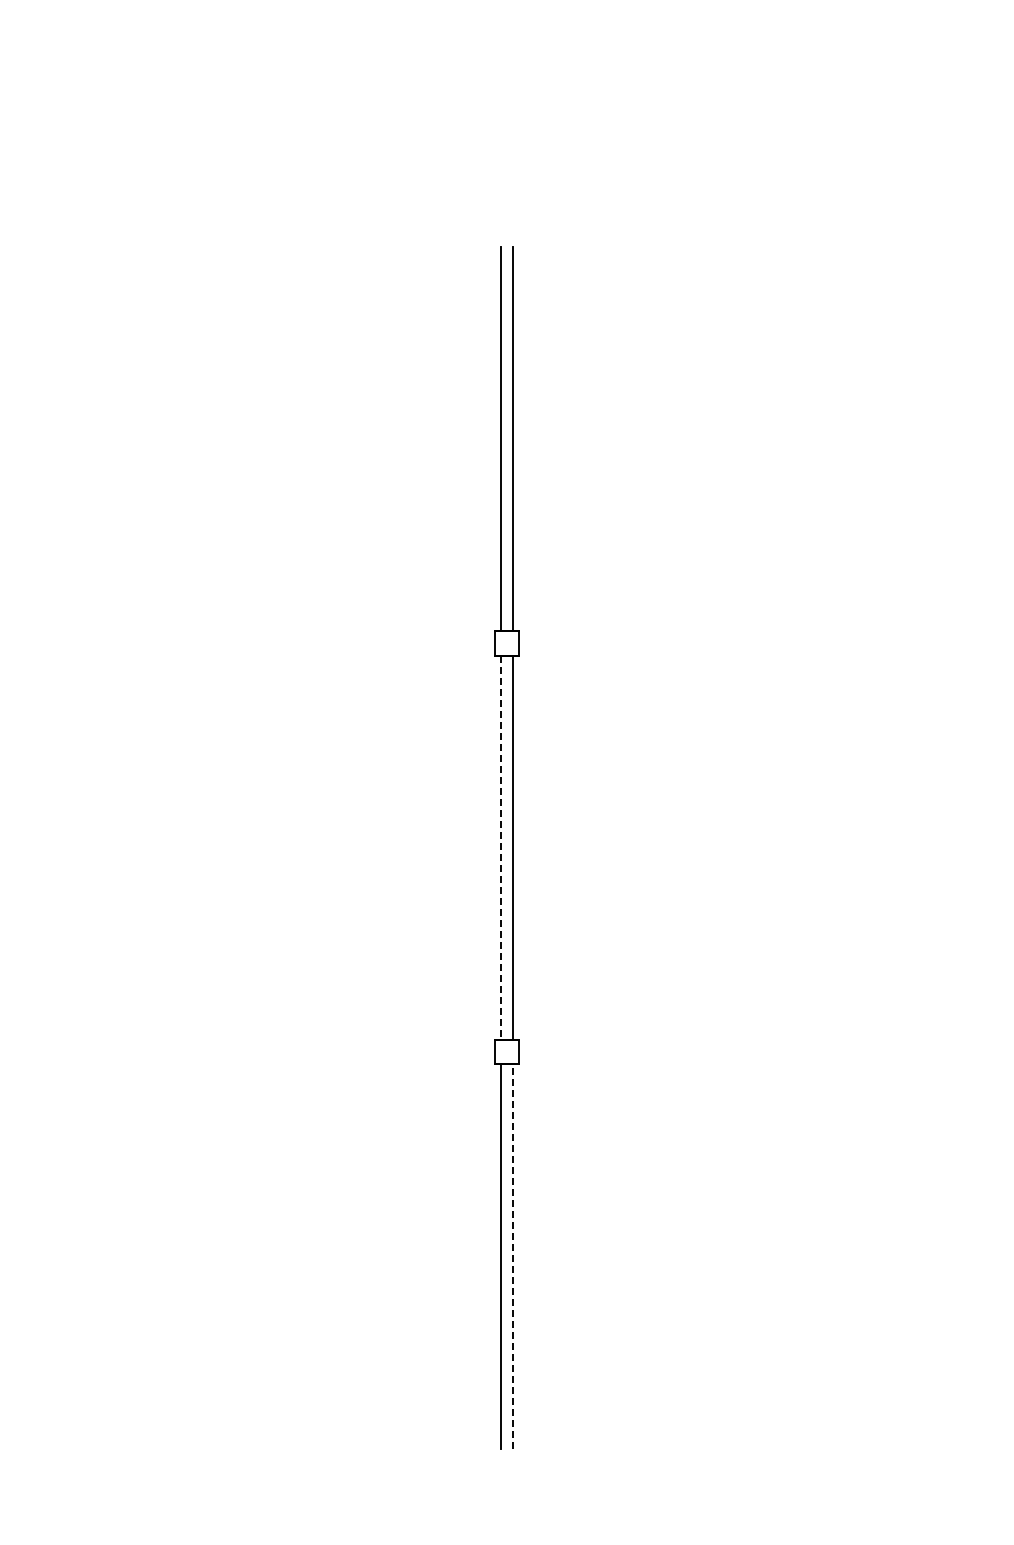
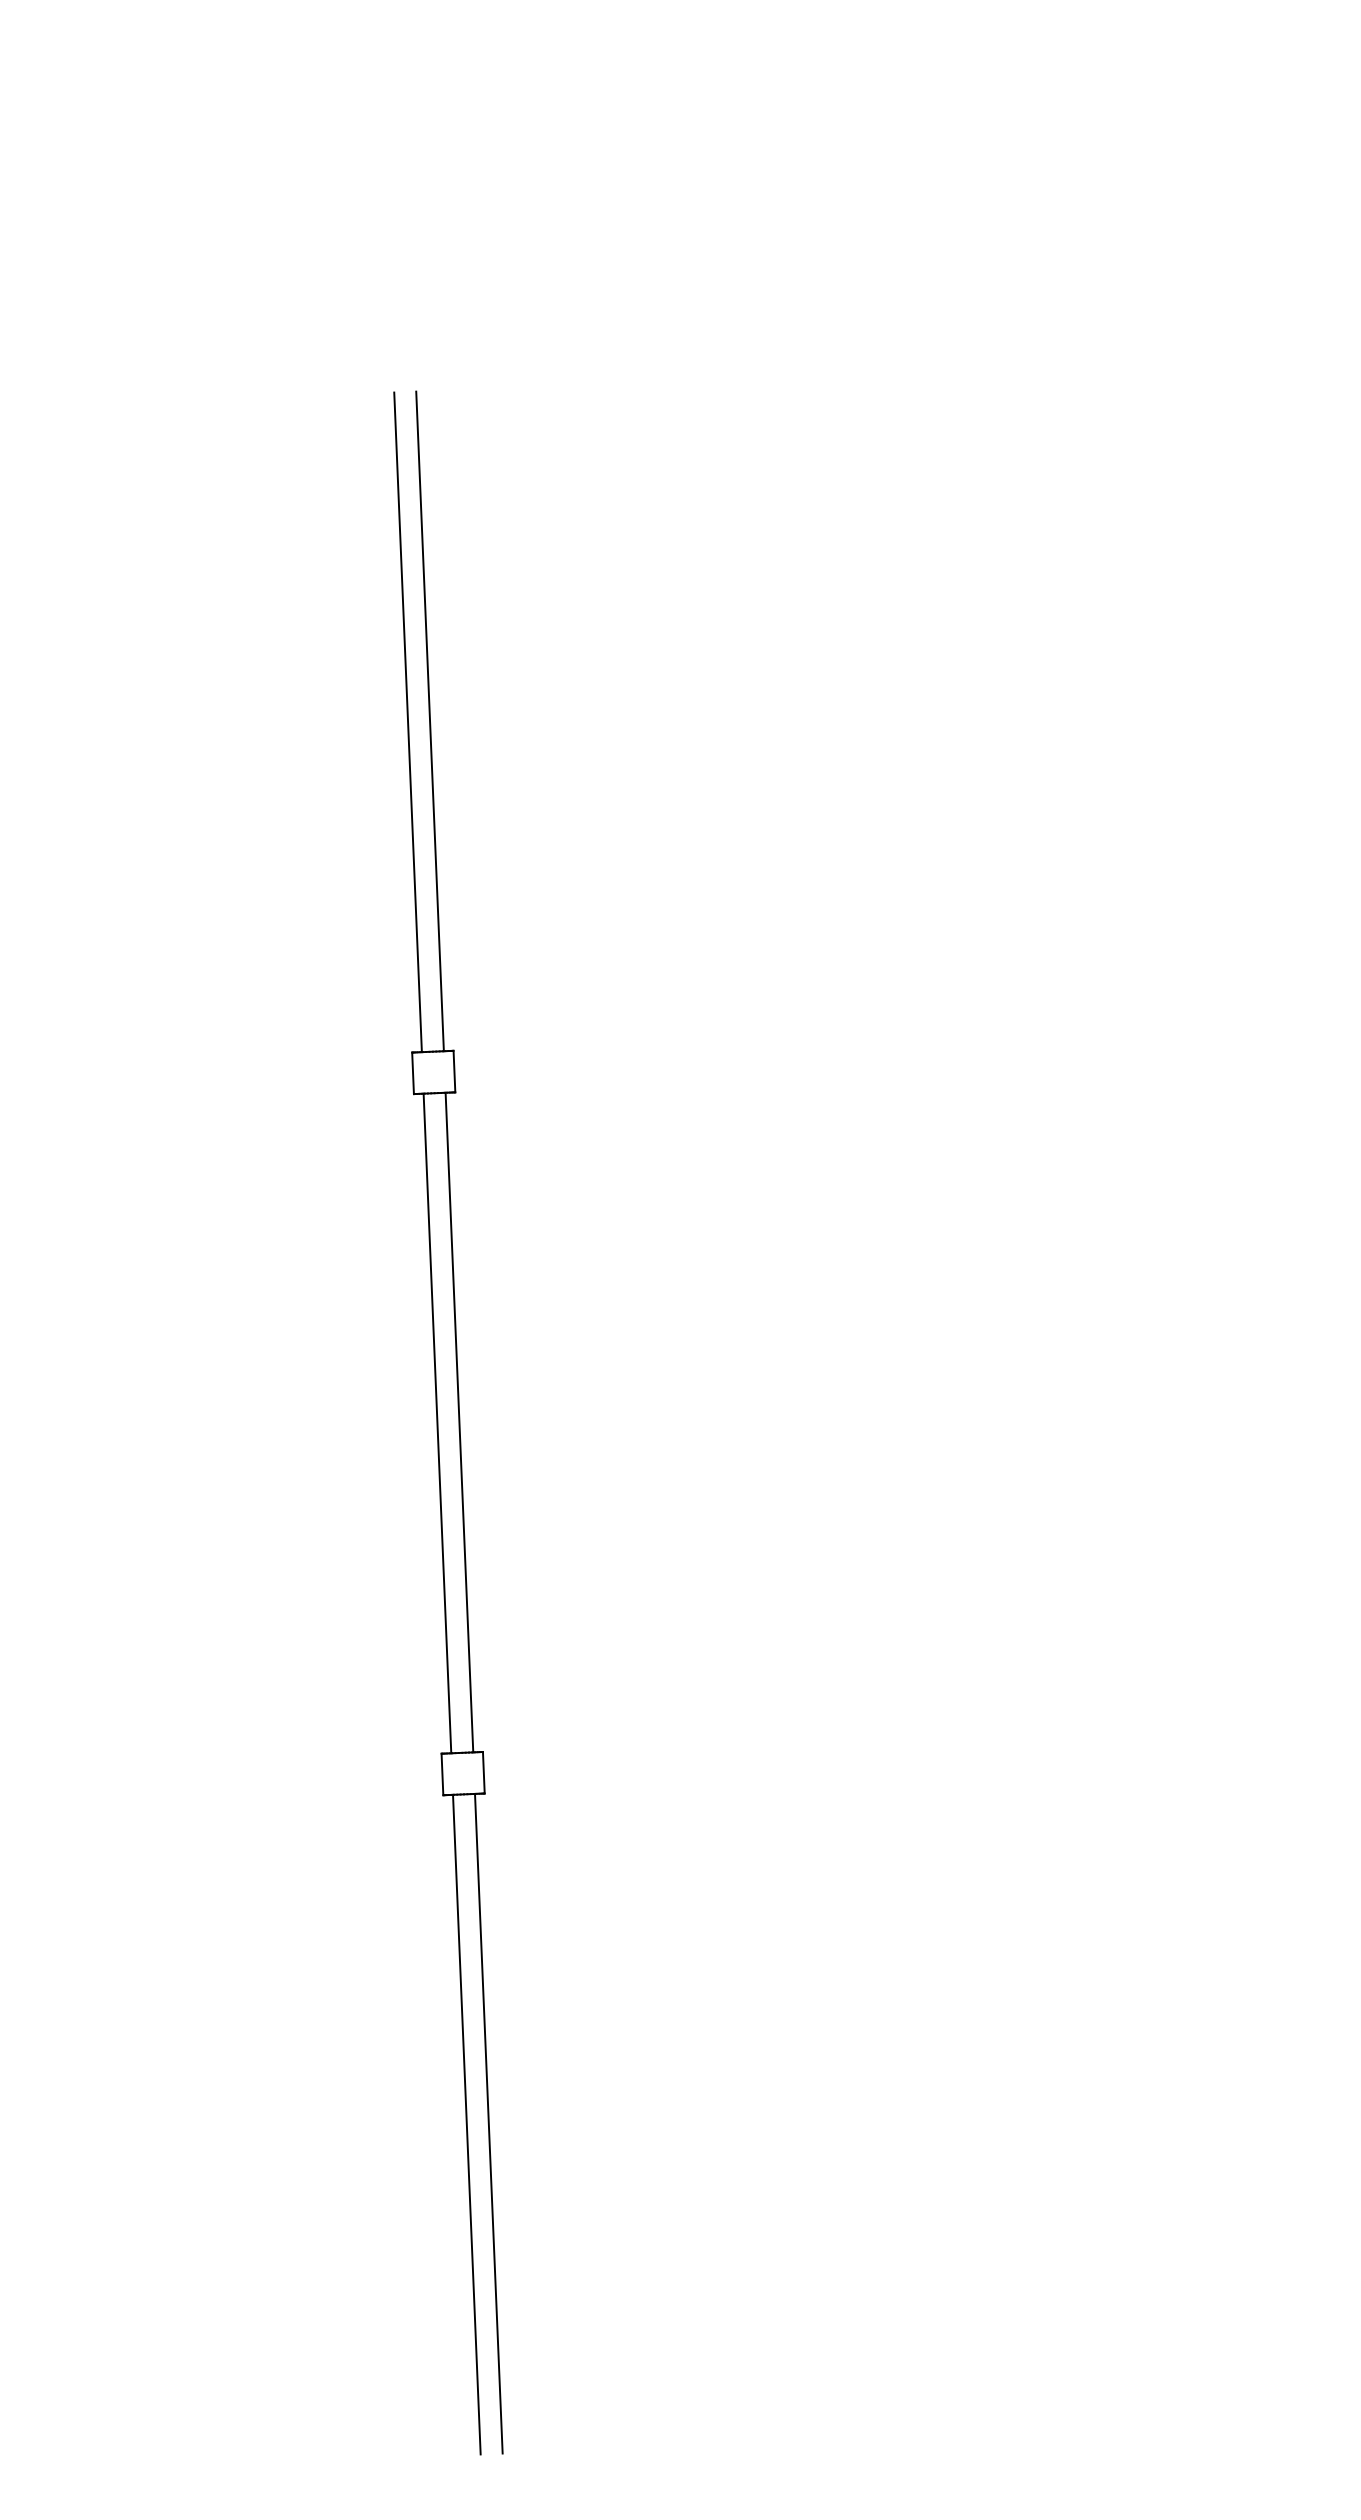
line: (500, 848) -> (437, 1424), dashed -> solid
line: (513, 1256) -> (488, 2123), dashed -> solid

